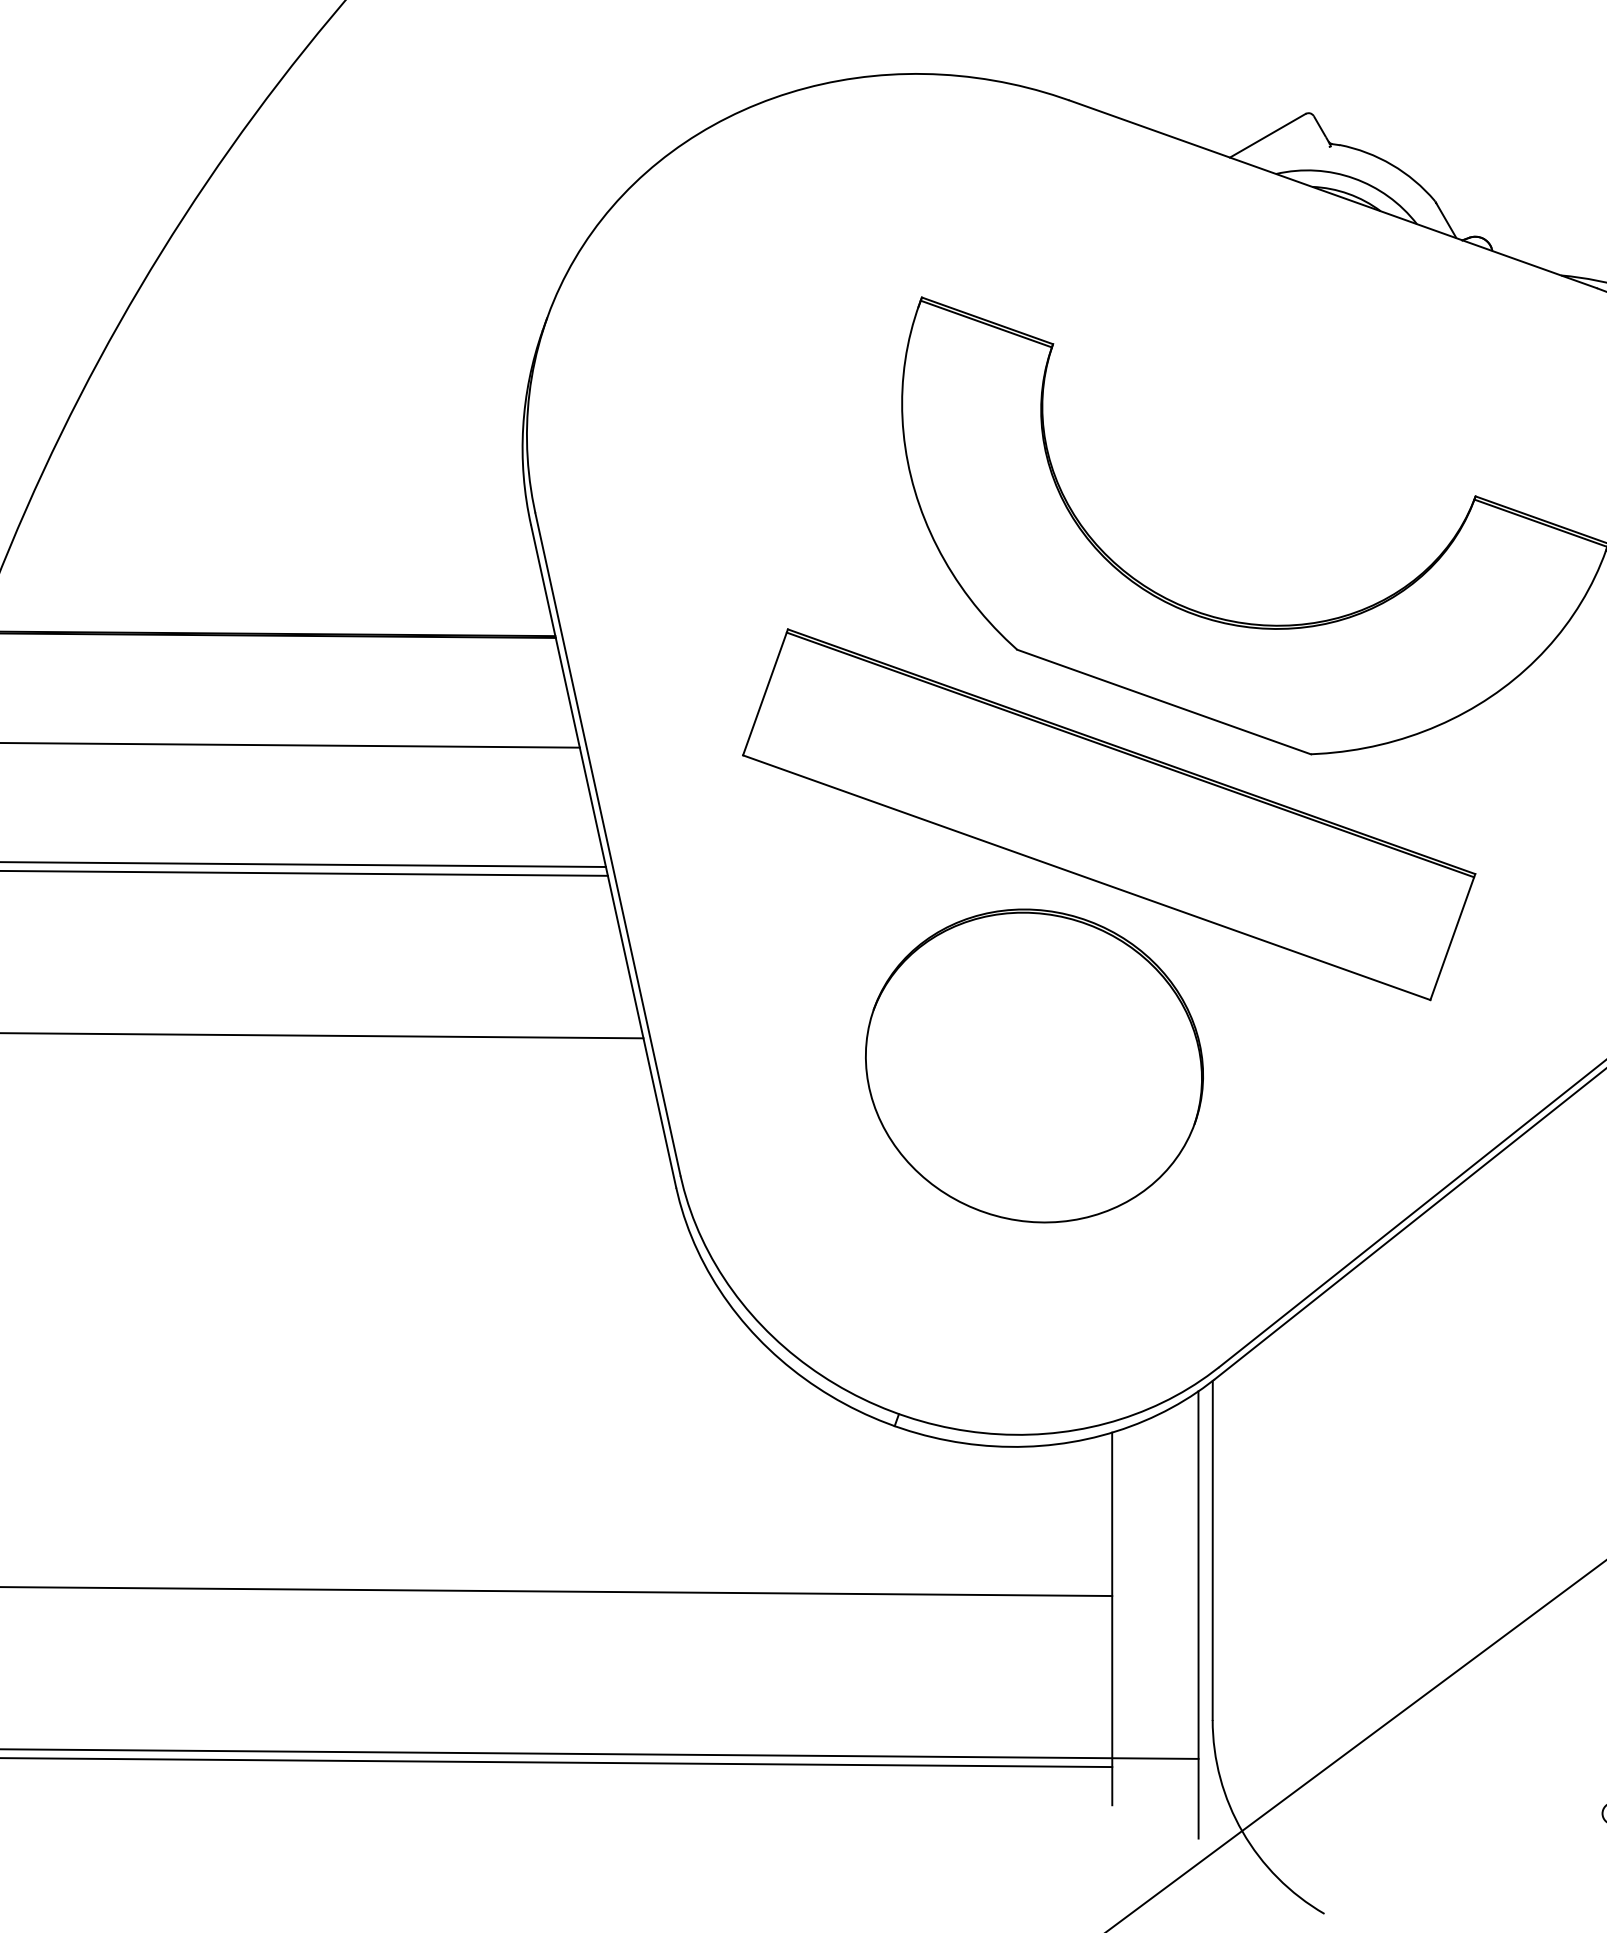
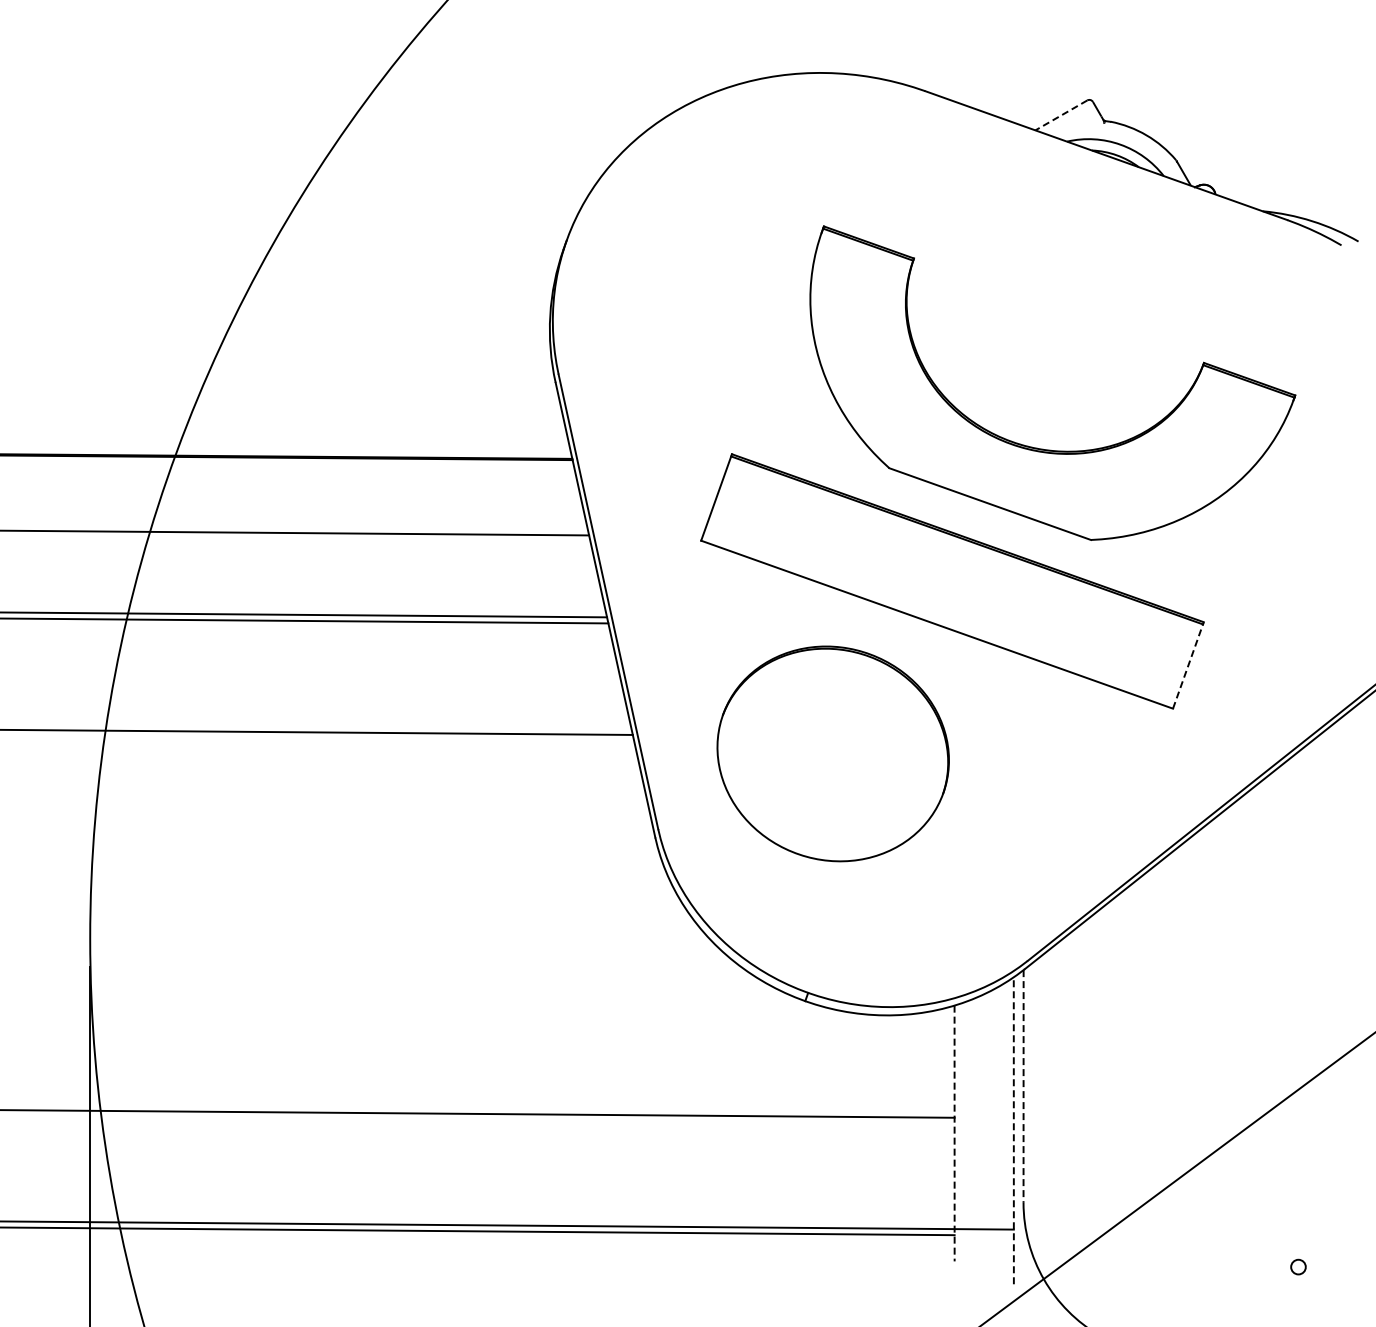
line: (1267, 135) -> (1061, 115), solid -> dashed
line: (1452, 937) -> (1188, 665), solid -> dashed
part: (1033, 1065) -> (832, 753), moved
line: (1212, 1550) -> (1023, 1086), solid -> dashed
line: (1198, 1614) -> (1013, 1130), solid -> dashed
line: (1112, 1618) -> (954, 1133), solid -> dashed

